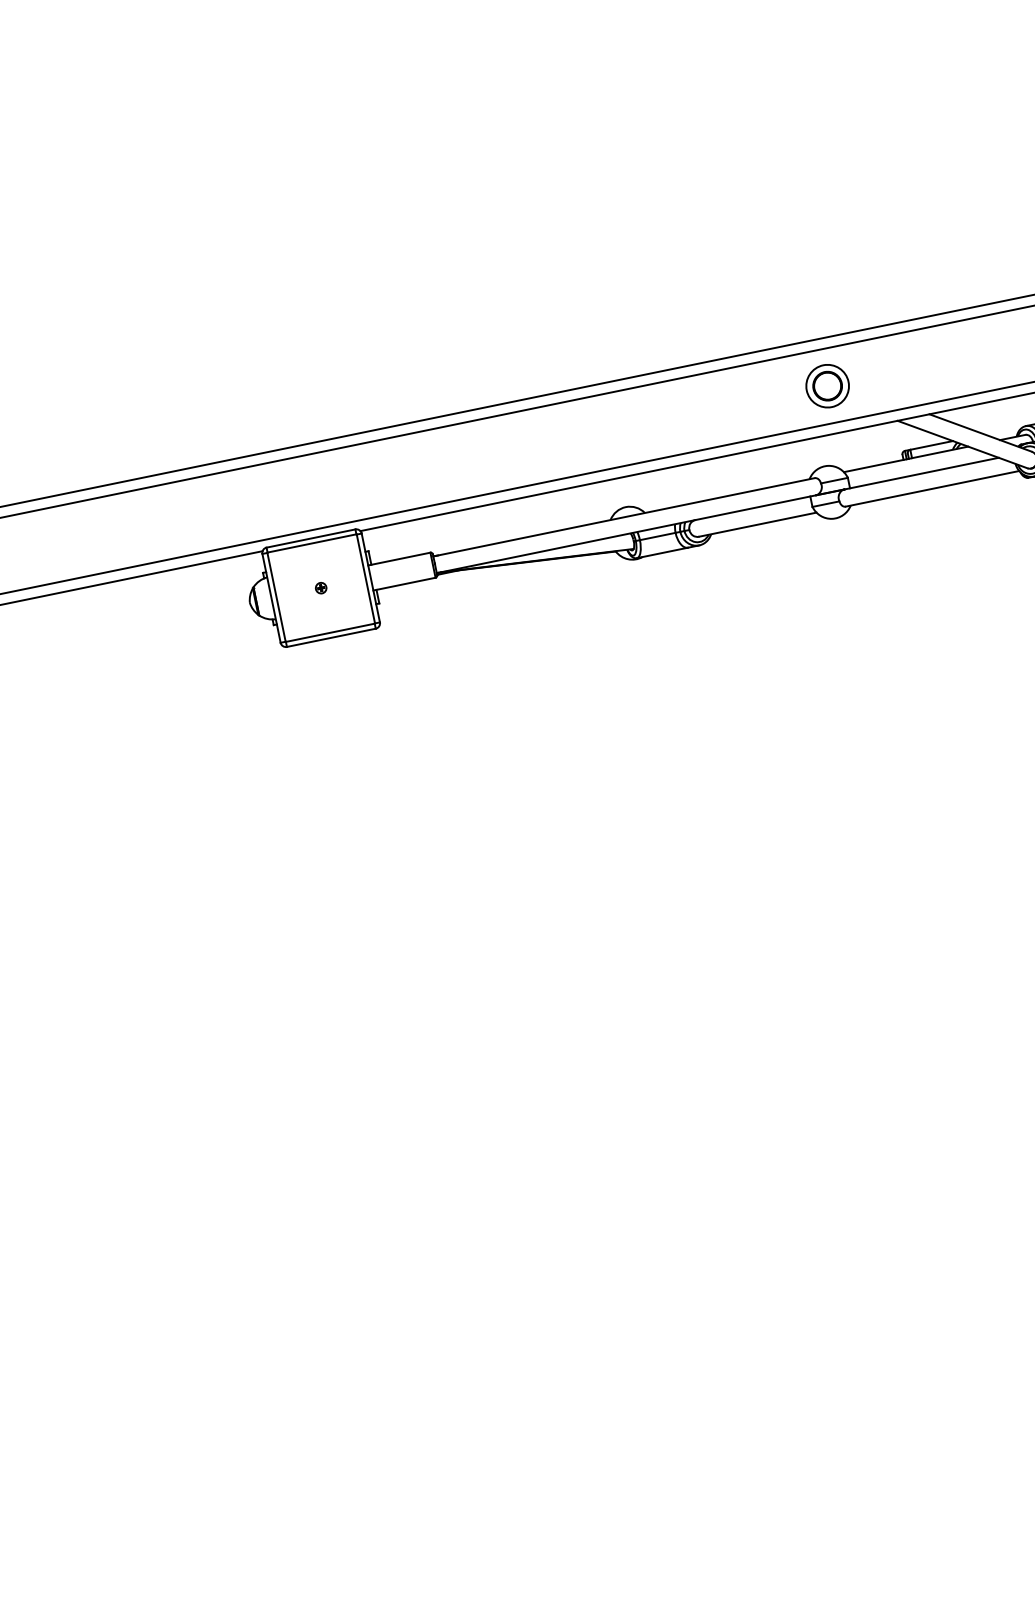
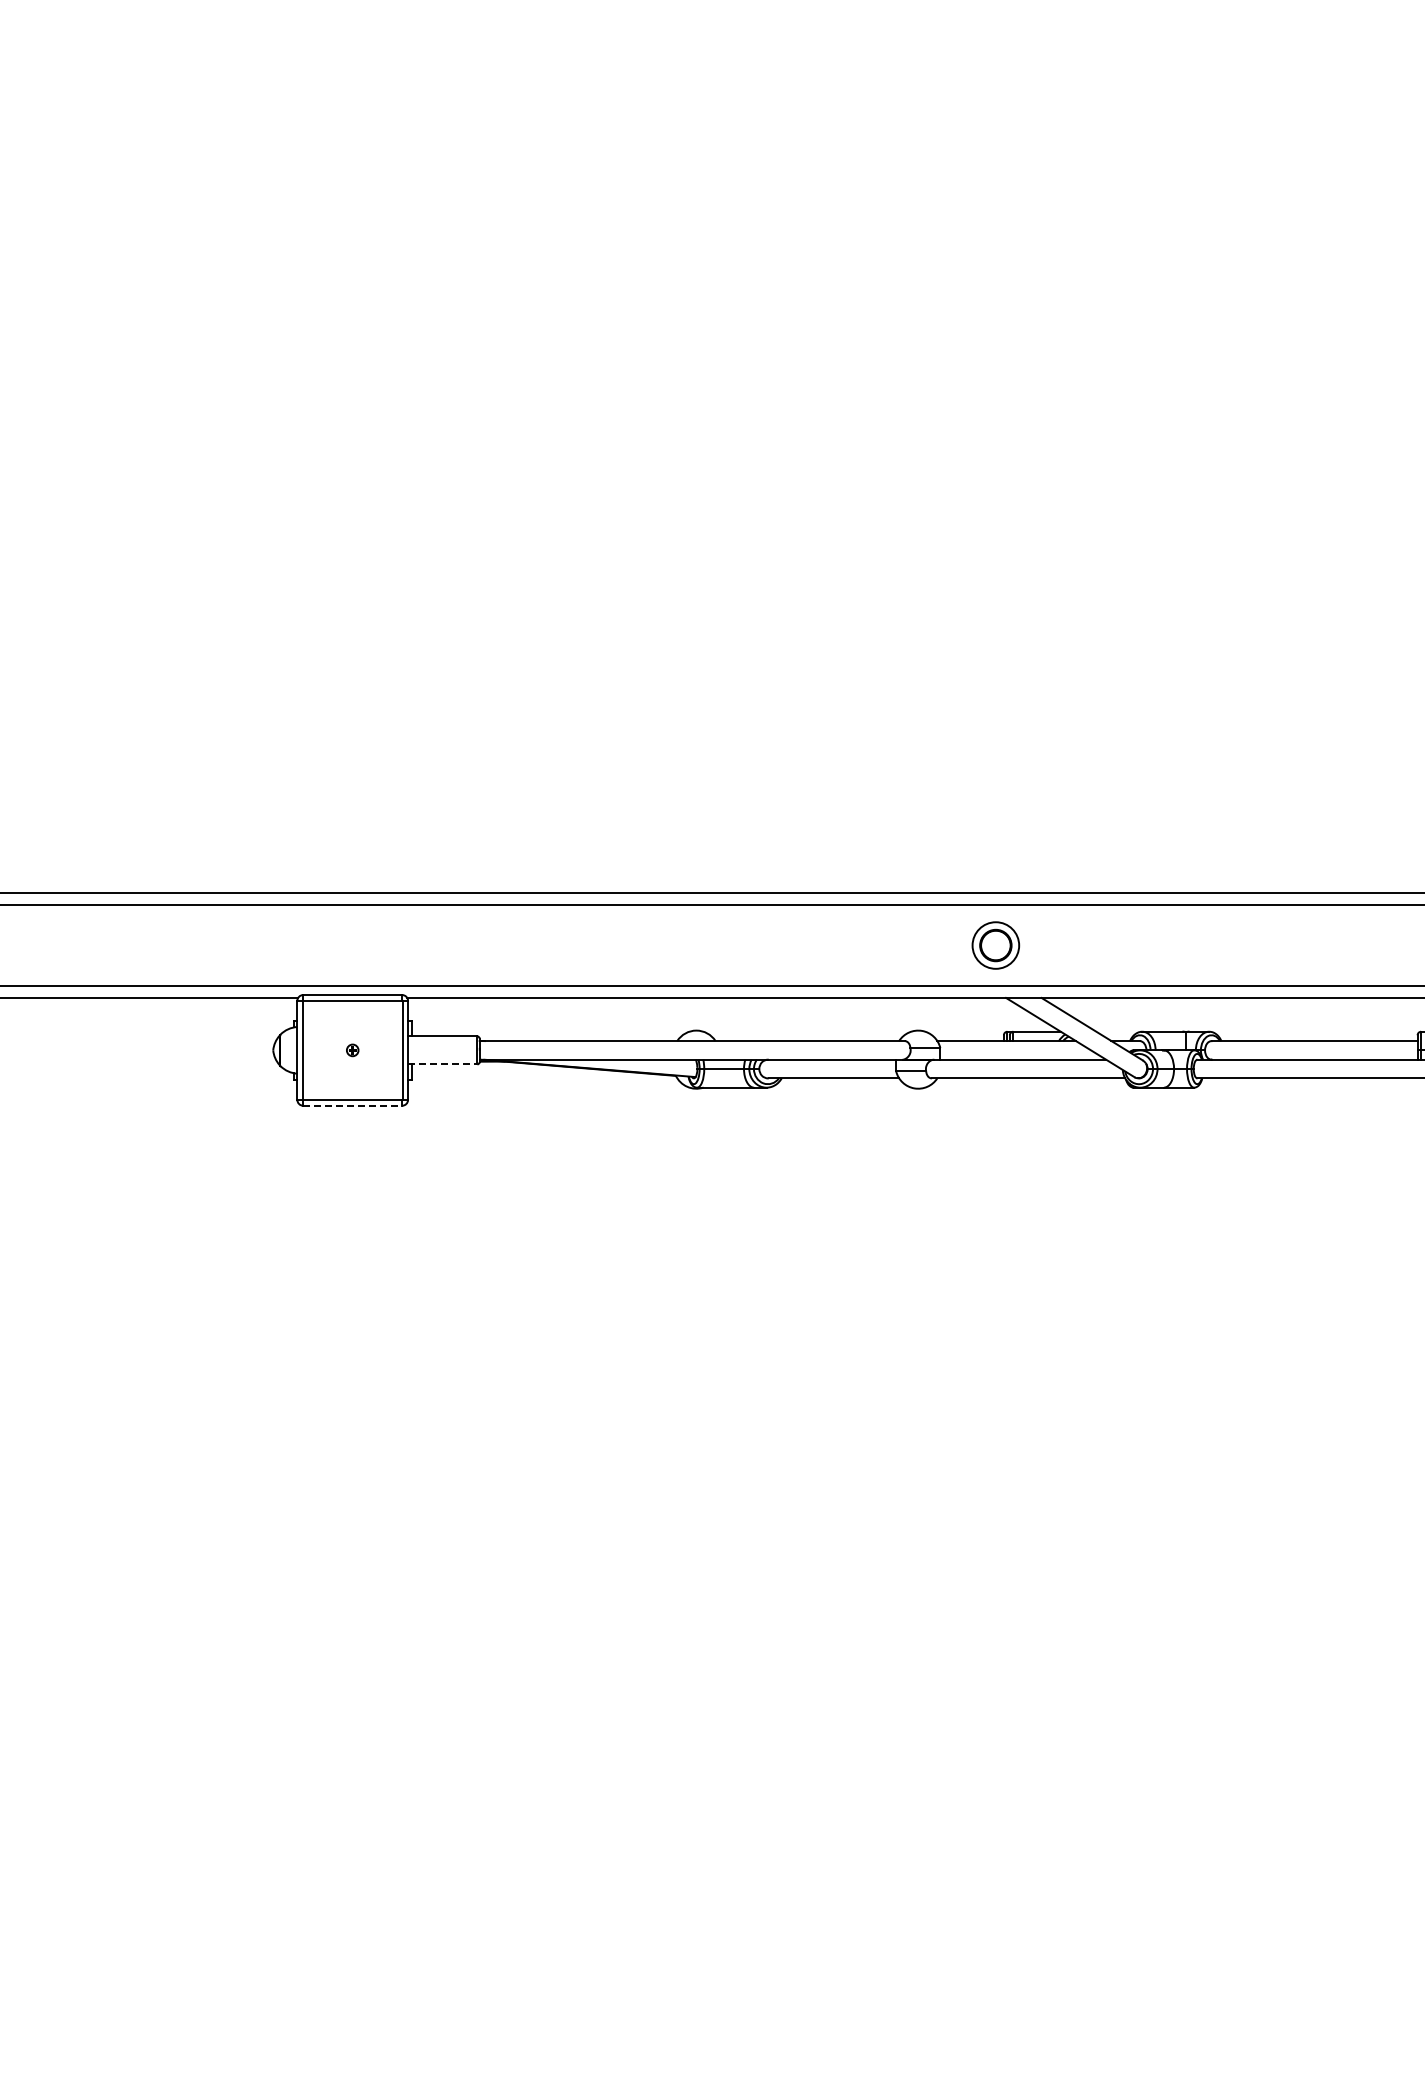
part: (827, 386) -> (995, 945), moved
line: (404, 584) -> (442, 1064), solid -> dashed
line: (331, 637) -> (352, 1105), solid -> dashed

